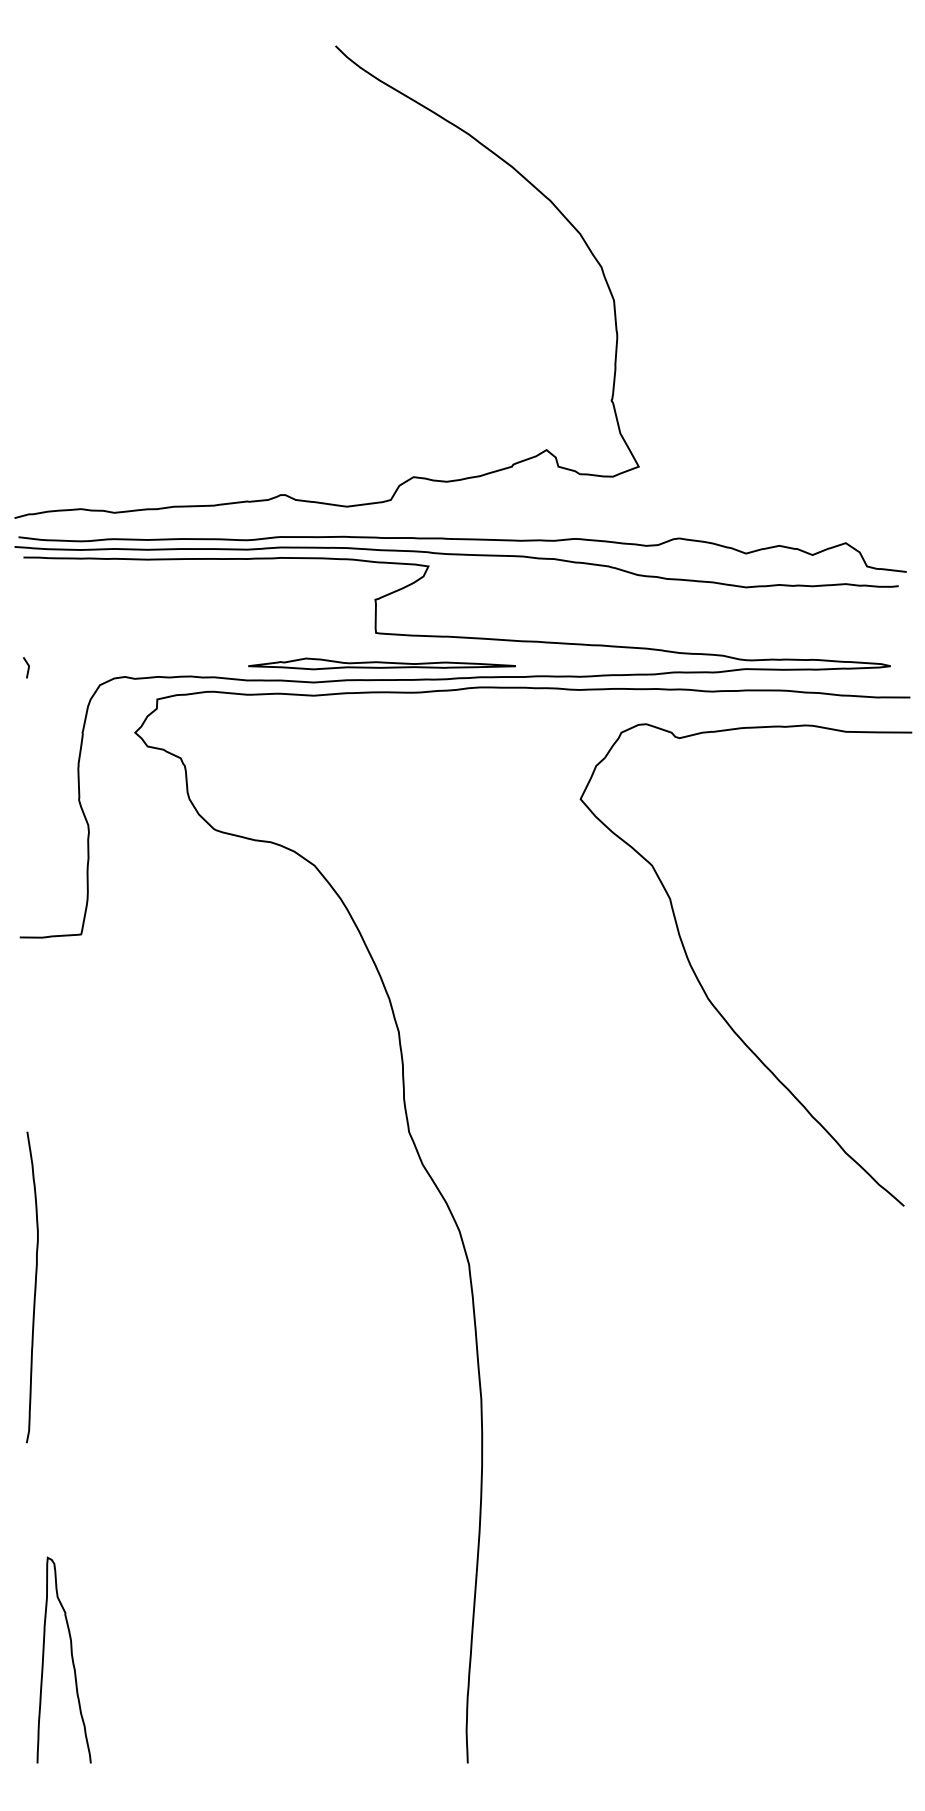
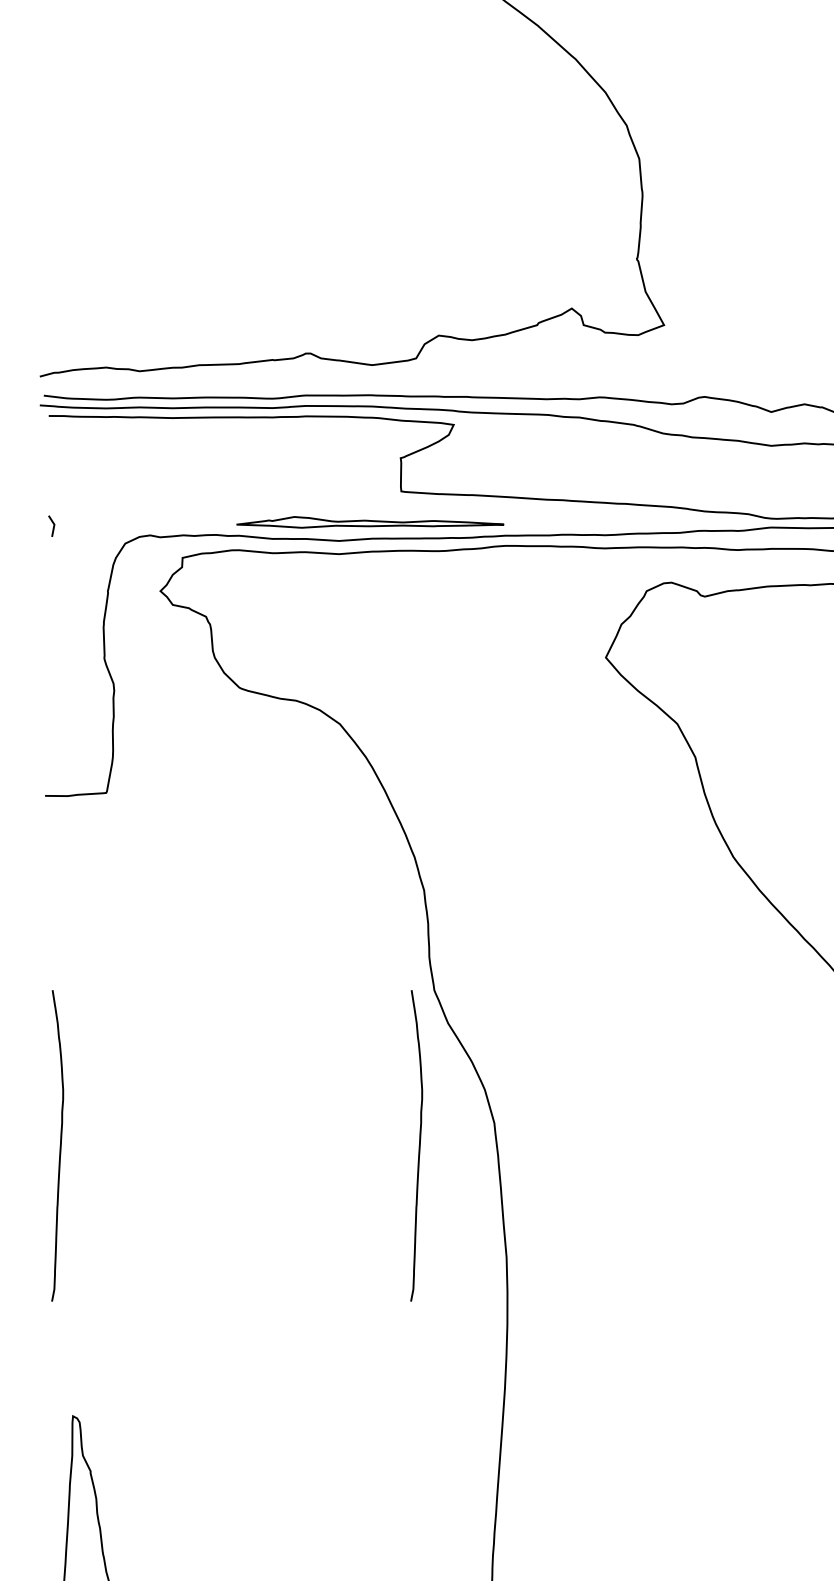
part: (381, 663) -> (369, 521), moved
curve: (393, 1287) -> (418, 1145), added

